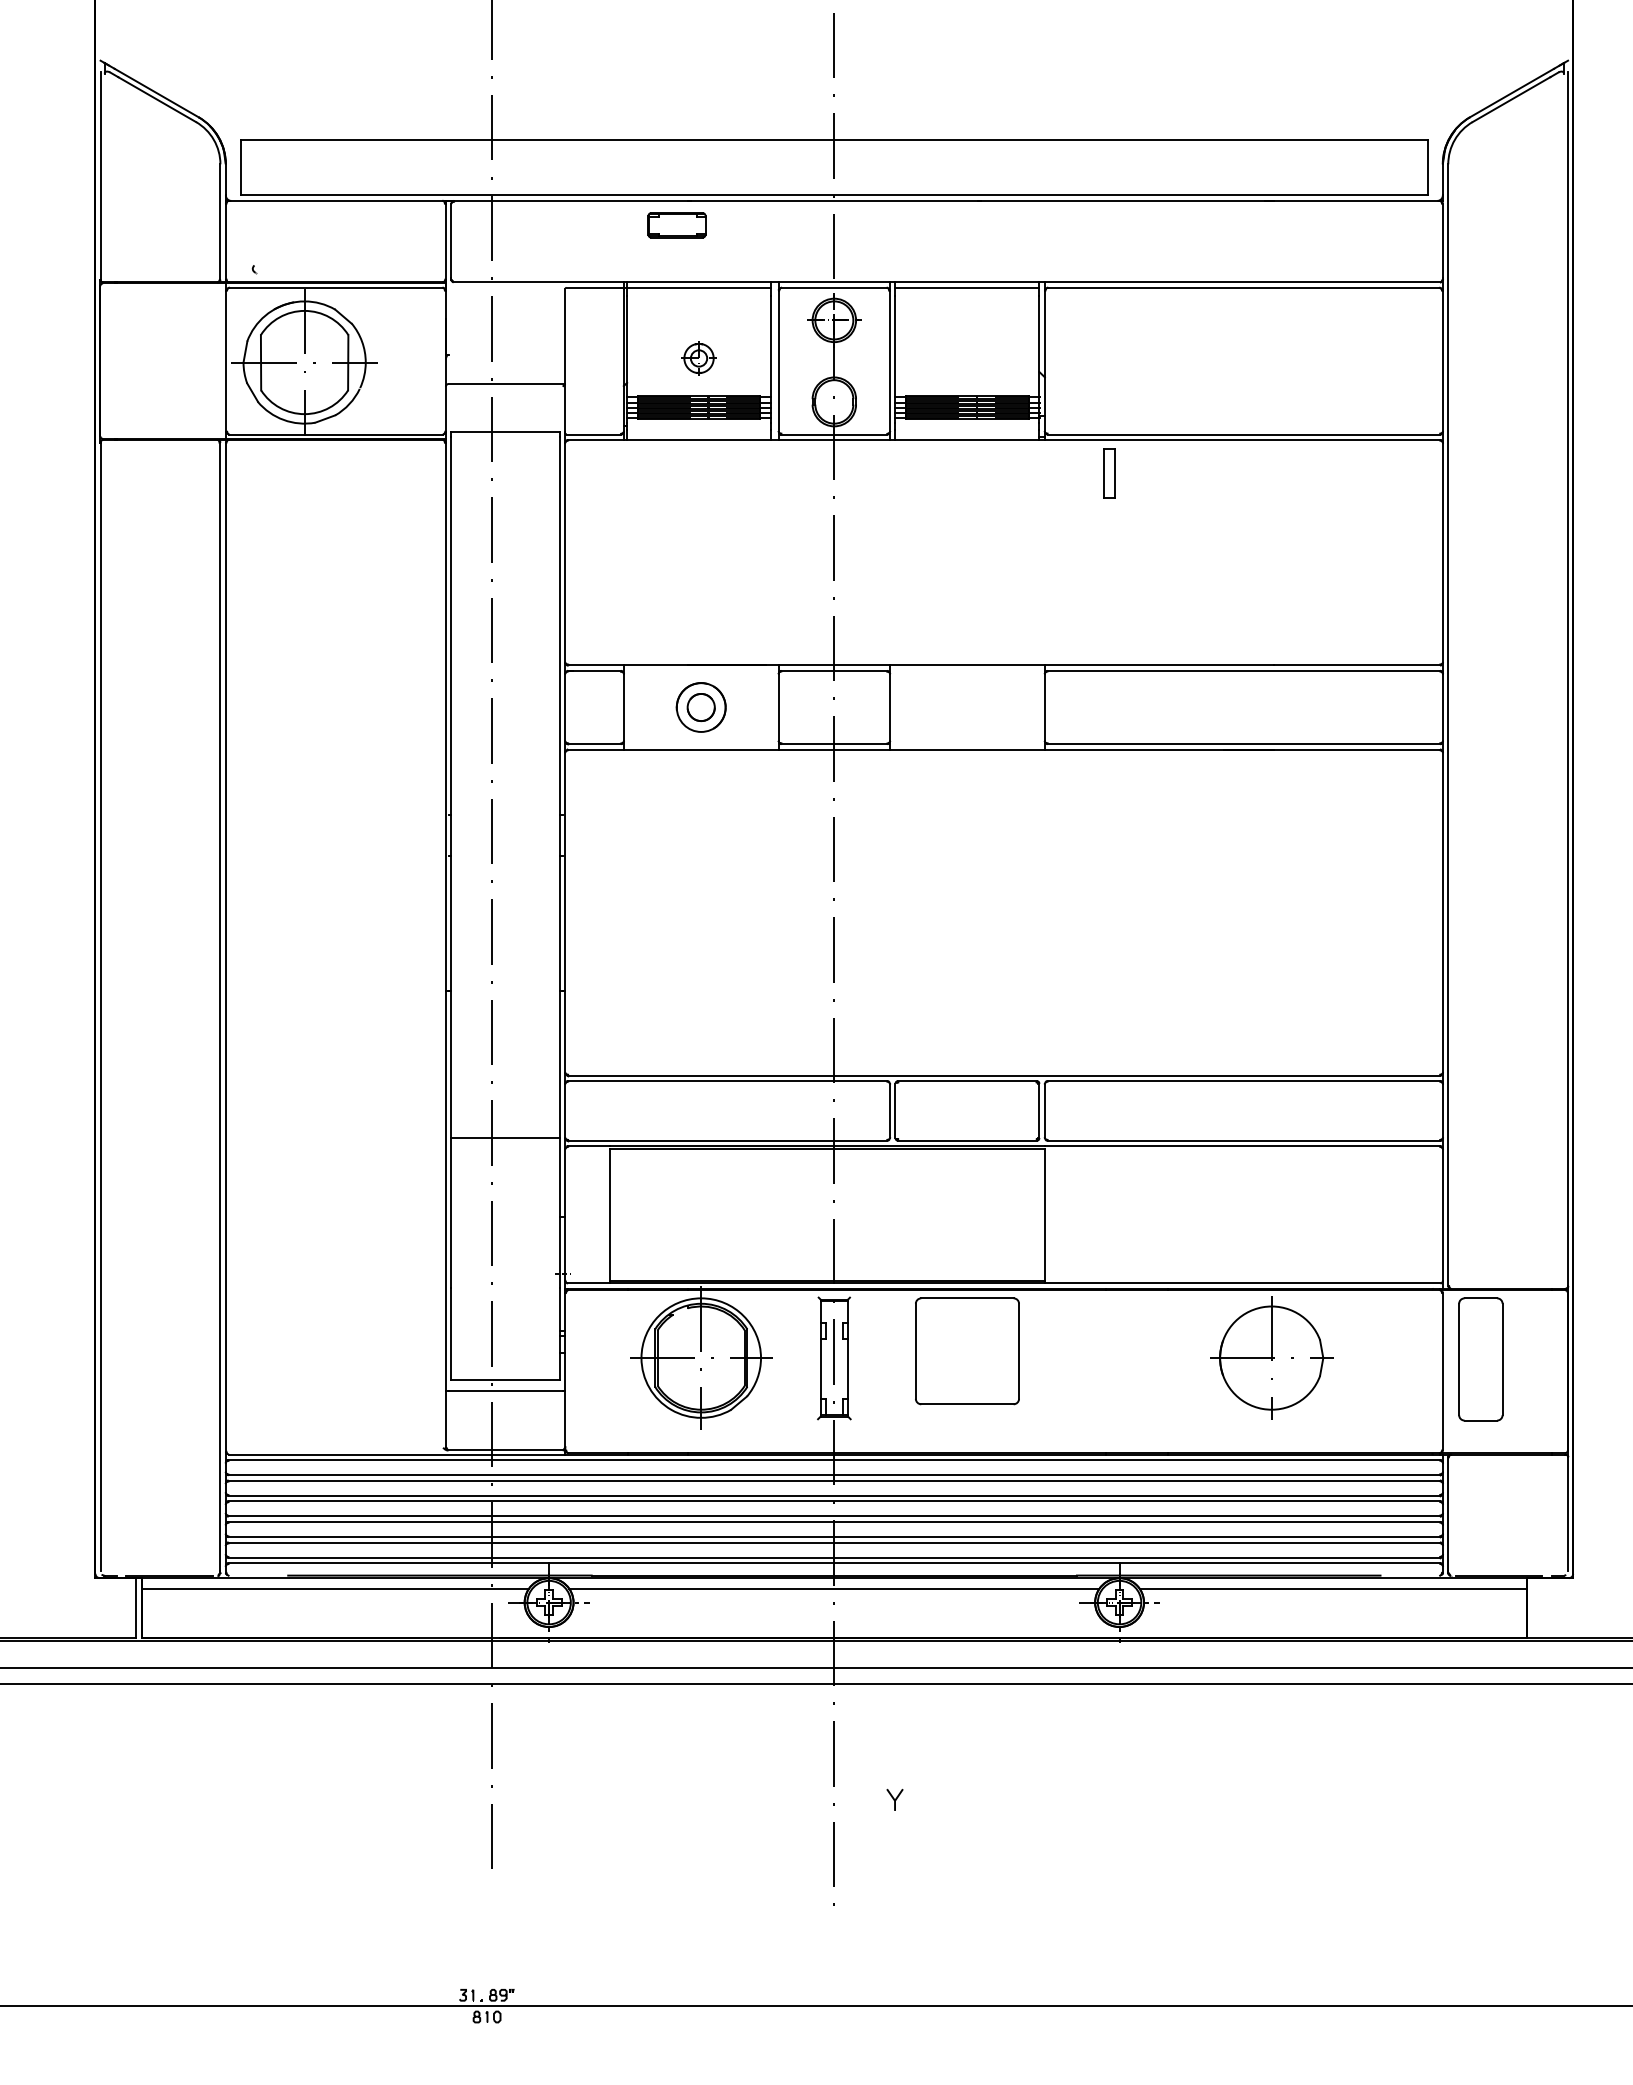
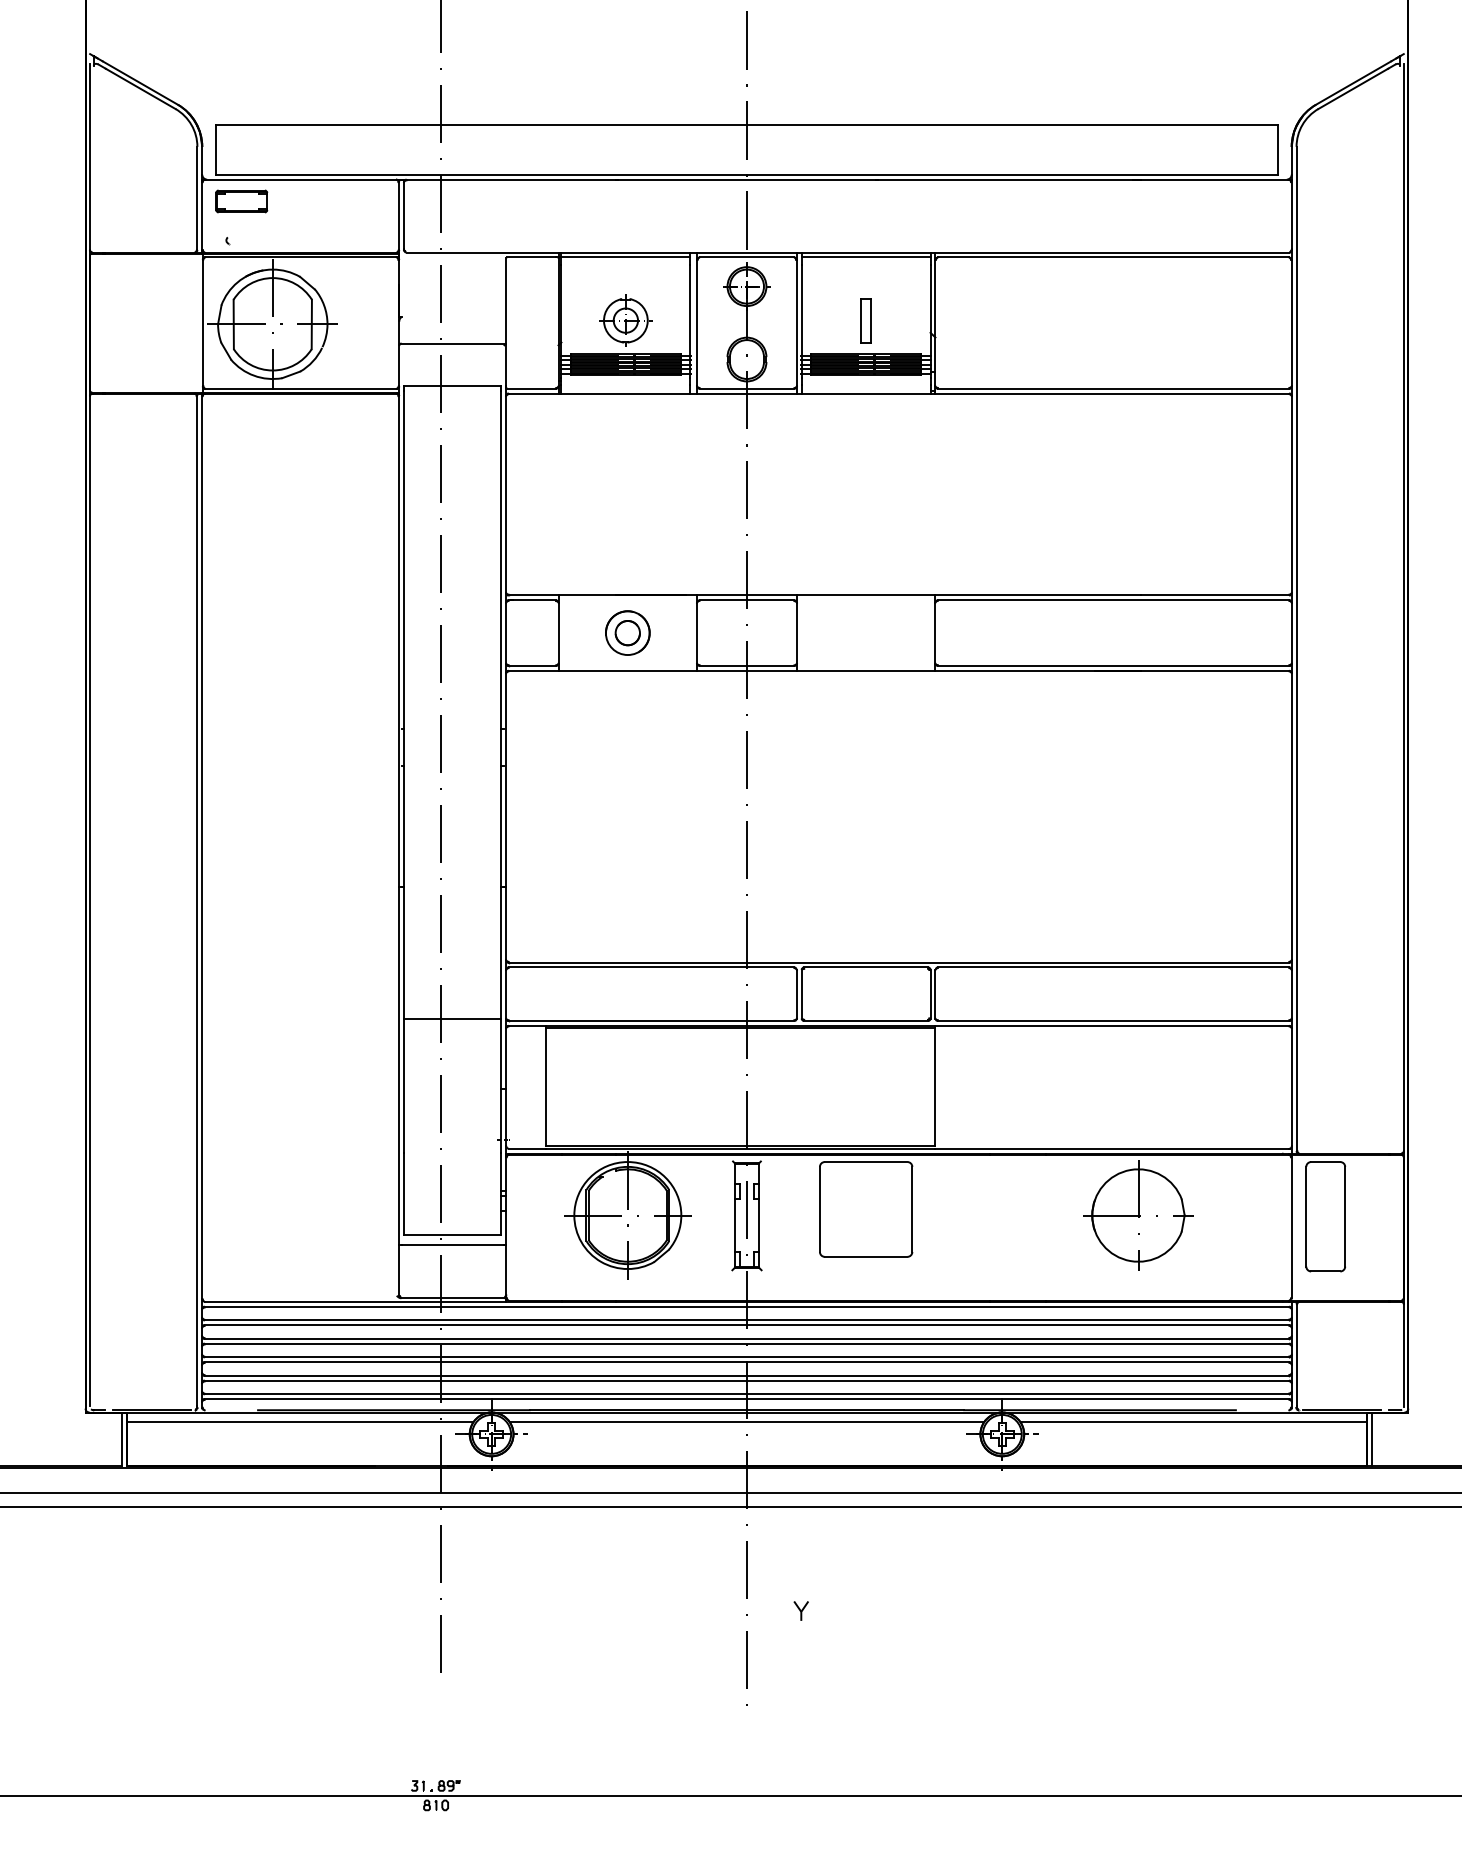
part: (676, 225) -> (241, 201), moved
part: (698, 358) -> (625, 320), size x1.67
part: (1109, 473) -> (866, 320), moved
line: (1532, 1607) -> (1371, 1438), added

